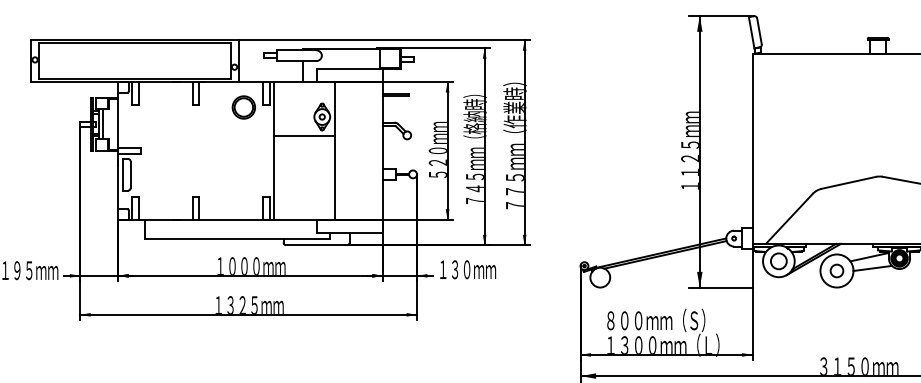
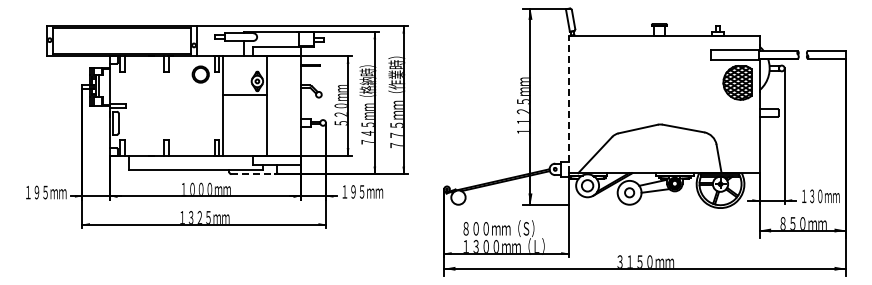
line: (752, 148) -> (568, 104), solid -> dashed
line: (316, 245) -> (253, 174), solid -> dashed
text: (460, 269) -> (357, 191), １３０ｍｍ -> １９５ｍｍ

